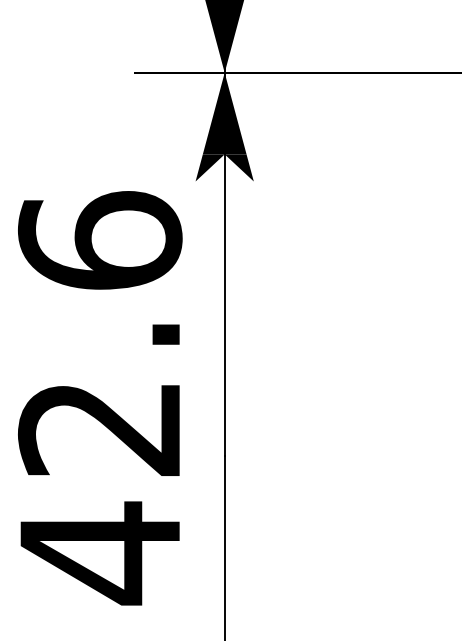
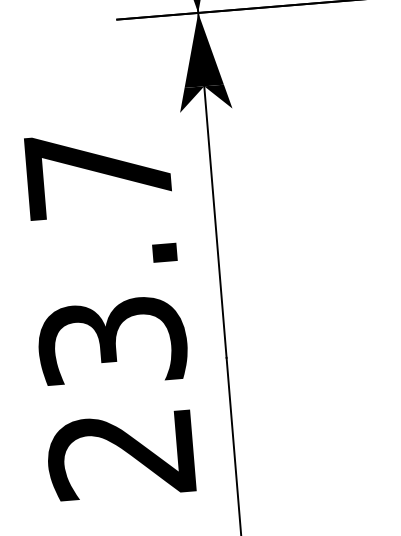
text: (100, 398) -> (110, 315), 42.6 -> 23.7

